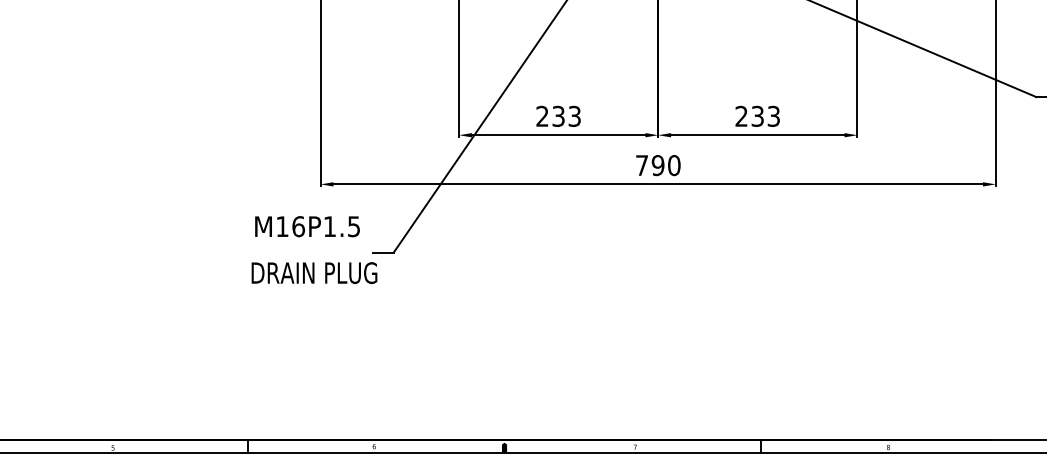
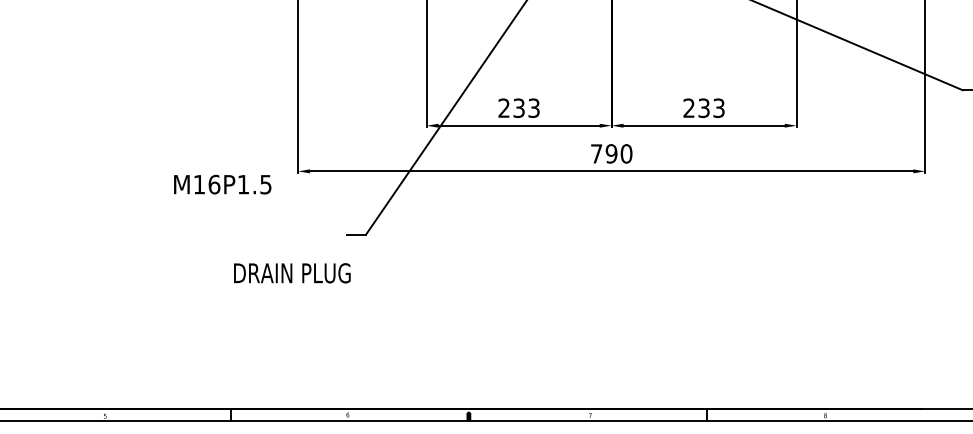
text: (307, 226) -> (222, 184), moved
text: (314, 272) -> (292, 272), moved

